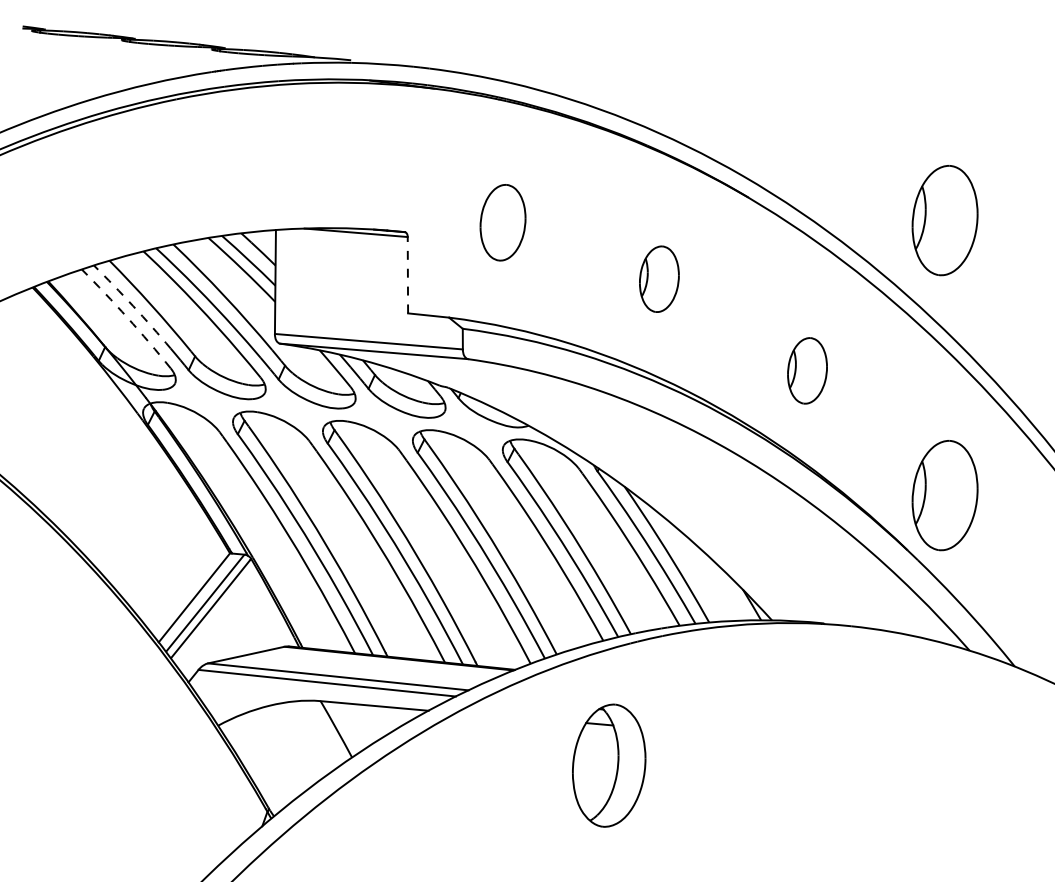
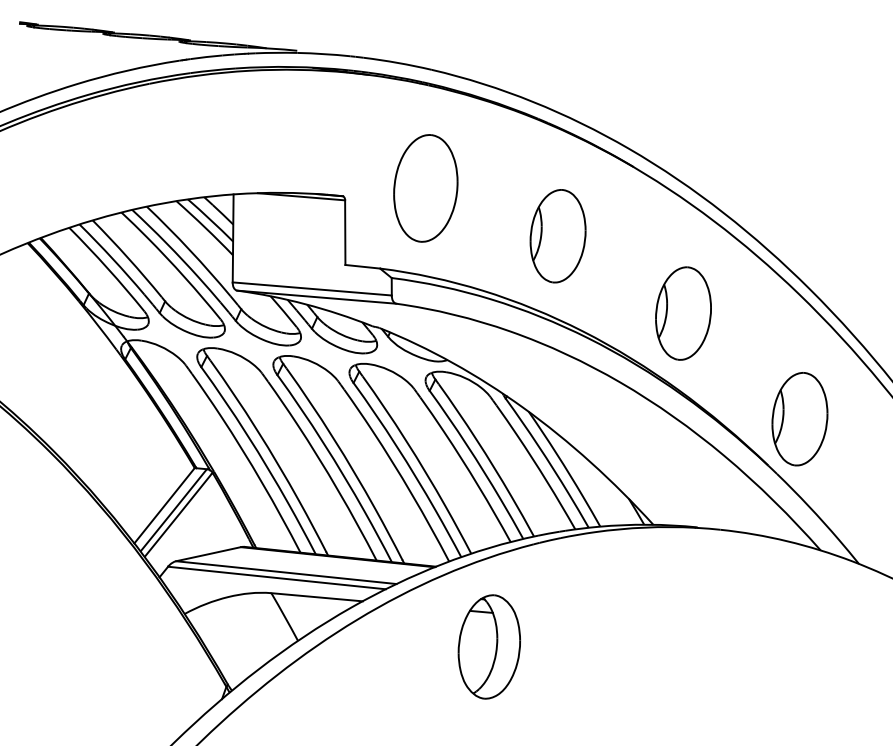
part: (944, 220) -> (799, 186), removed
part: (502, 222) -> (425, 188), size x1.67
line: (407, 274) -> (344, 232), dashed -> solid
part: (659, 278) -> (558, 235), size x1.67
arc: (133, 306) -> (113, 259), dashed -> solid
arc: (127, 317) -> (107, 268), dashed -> solid
part: (807, 370) -> (683, 313), size x1.67
part: (609, 765) -> (489, 646), moved

